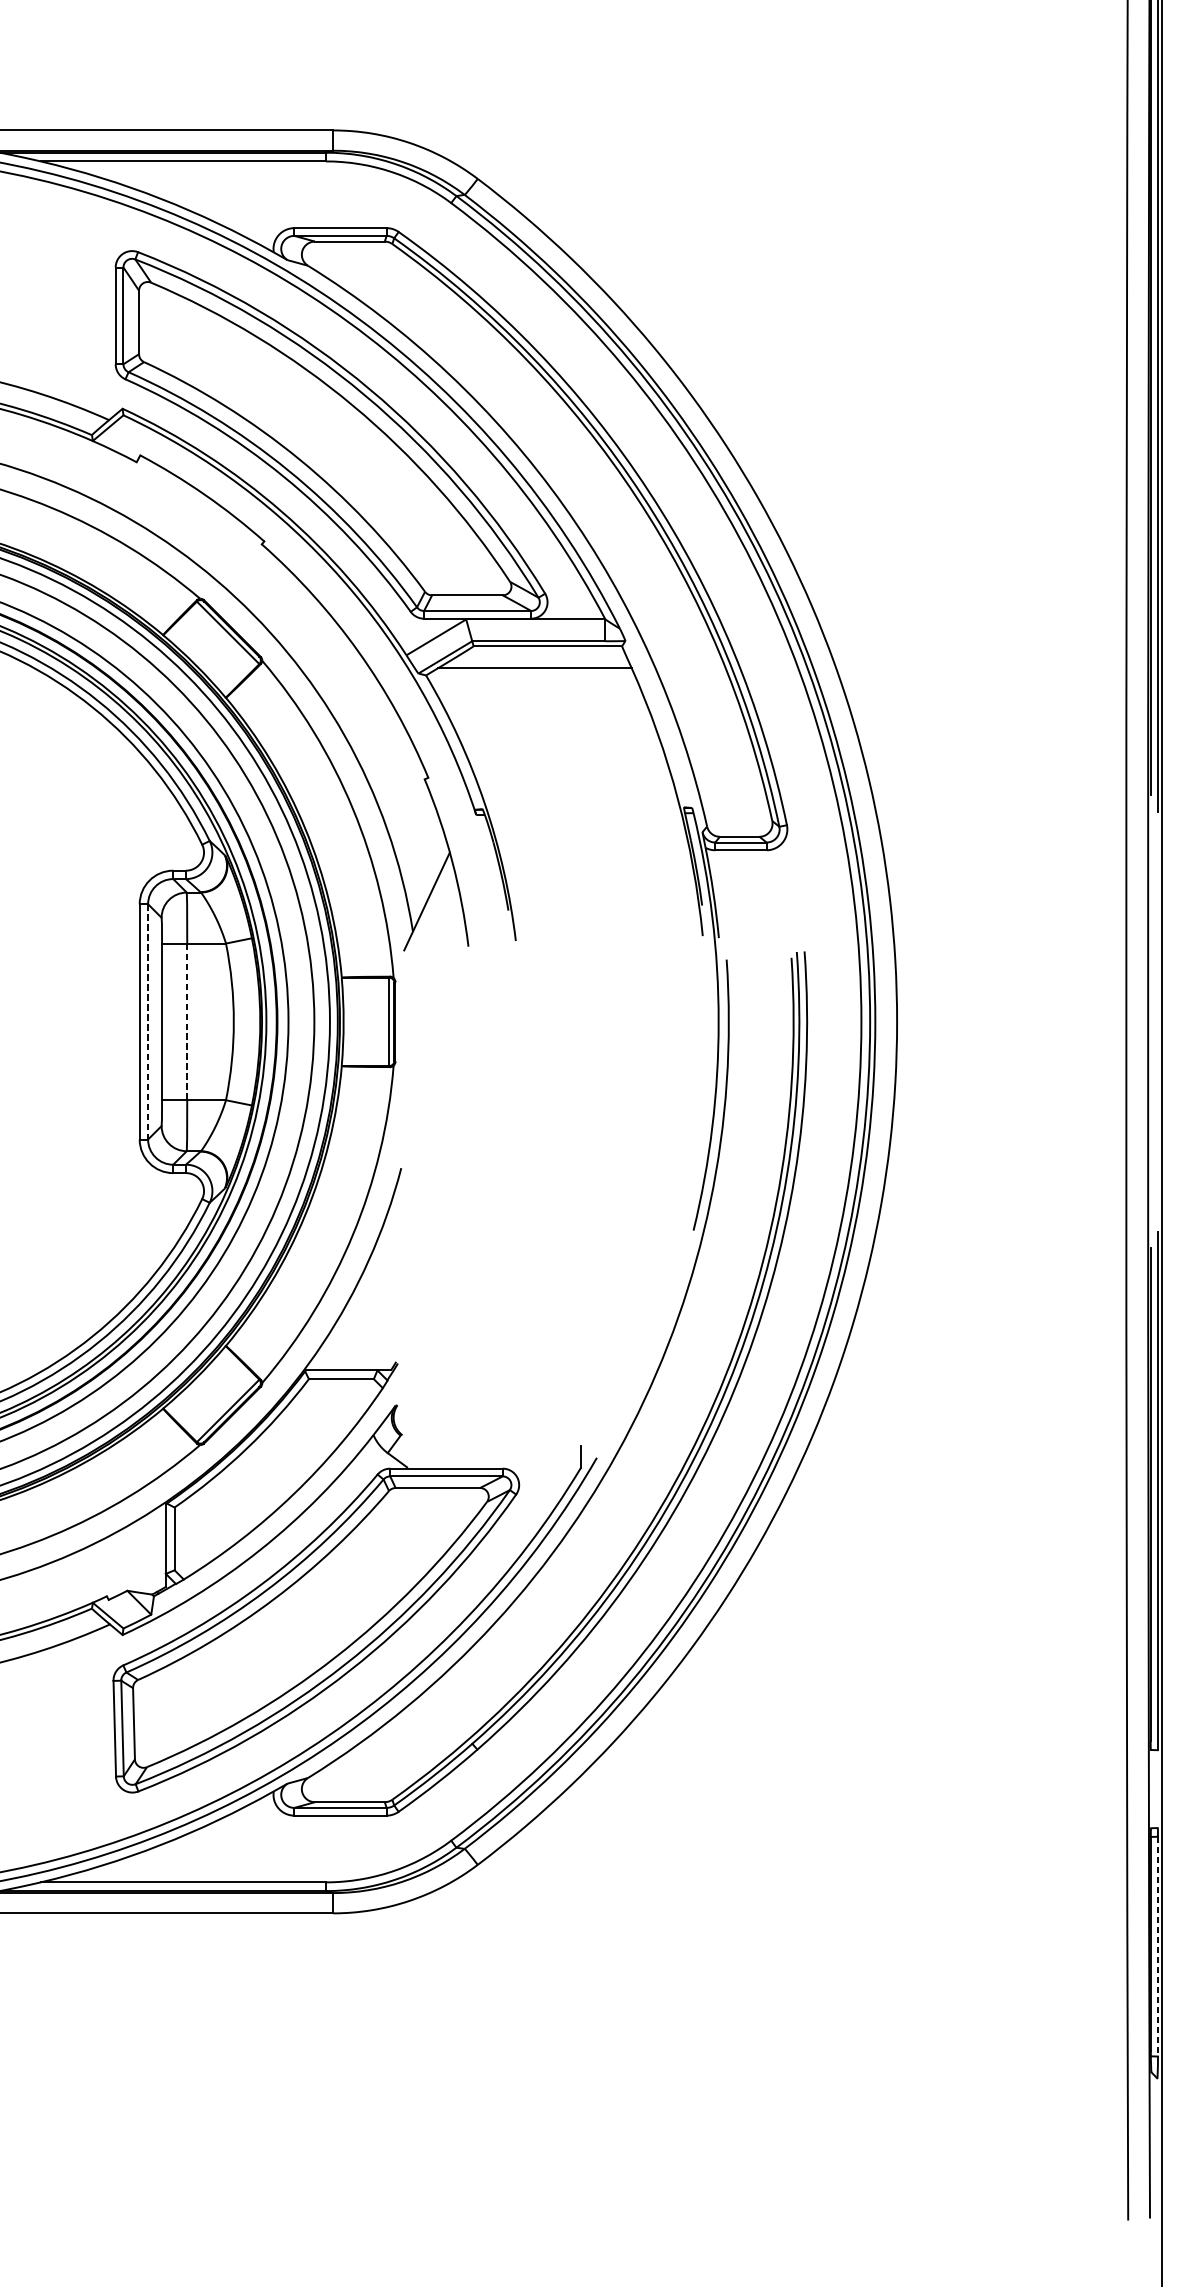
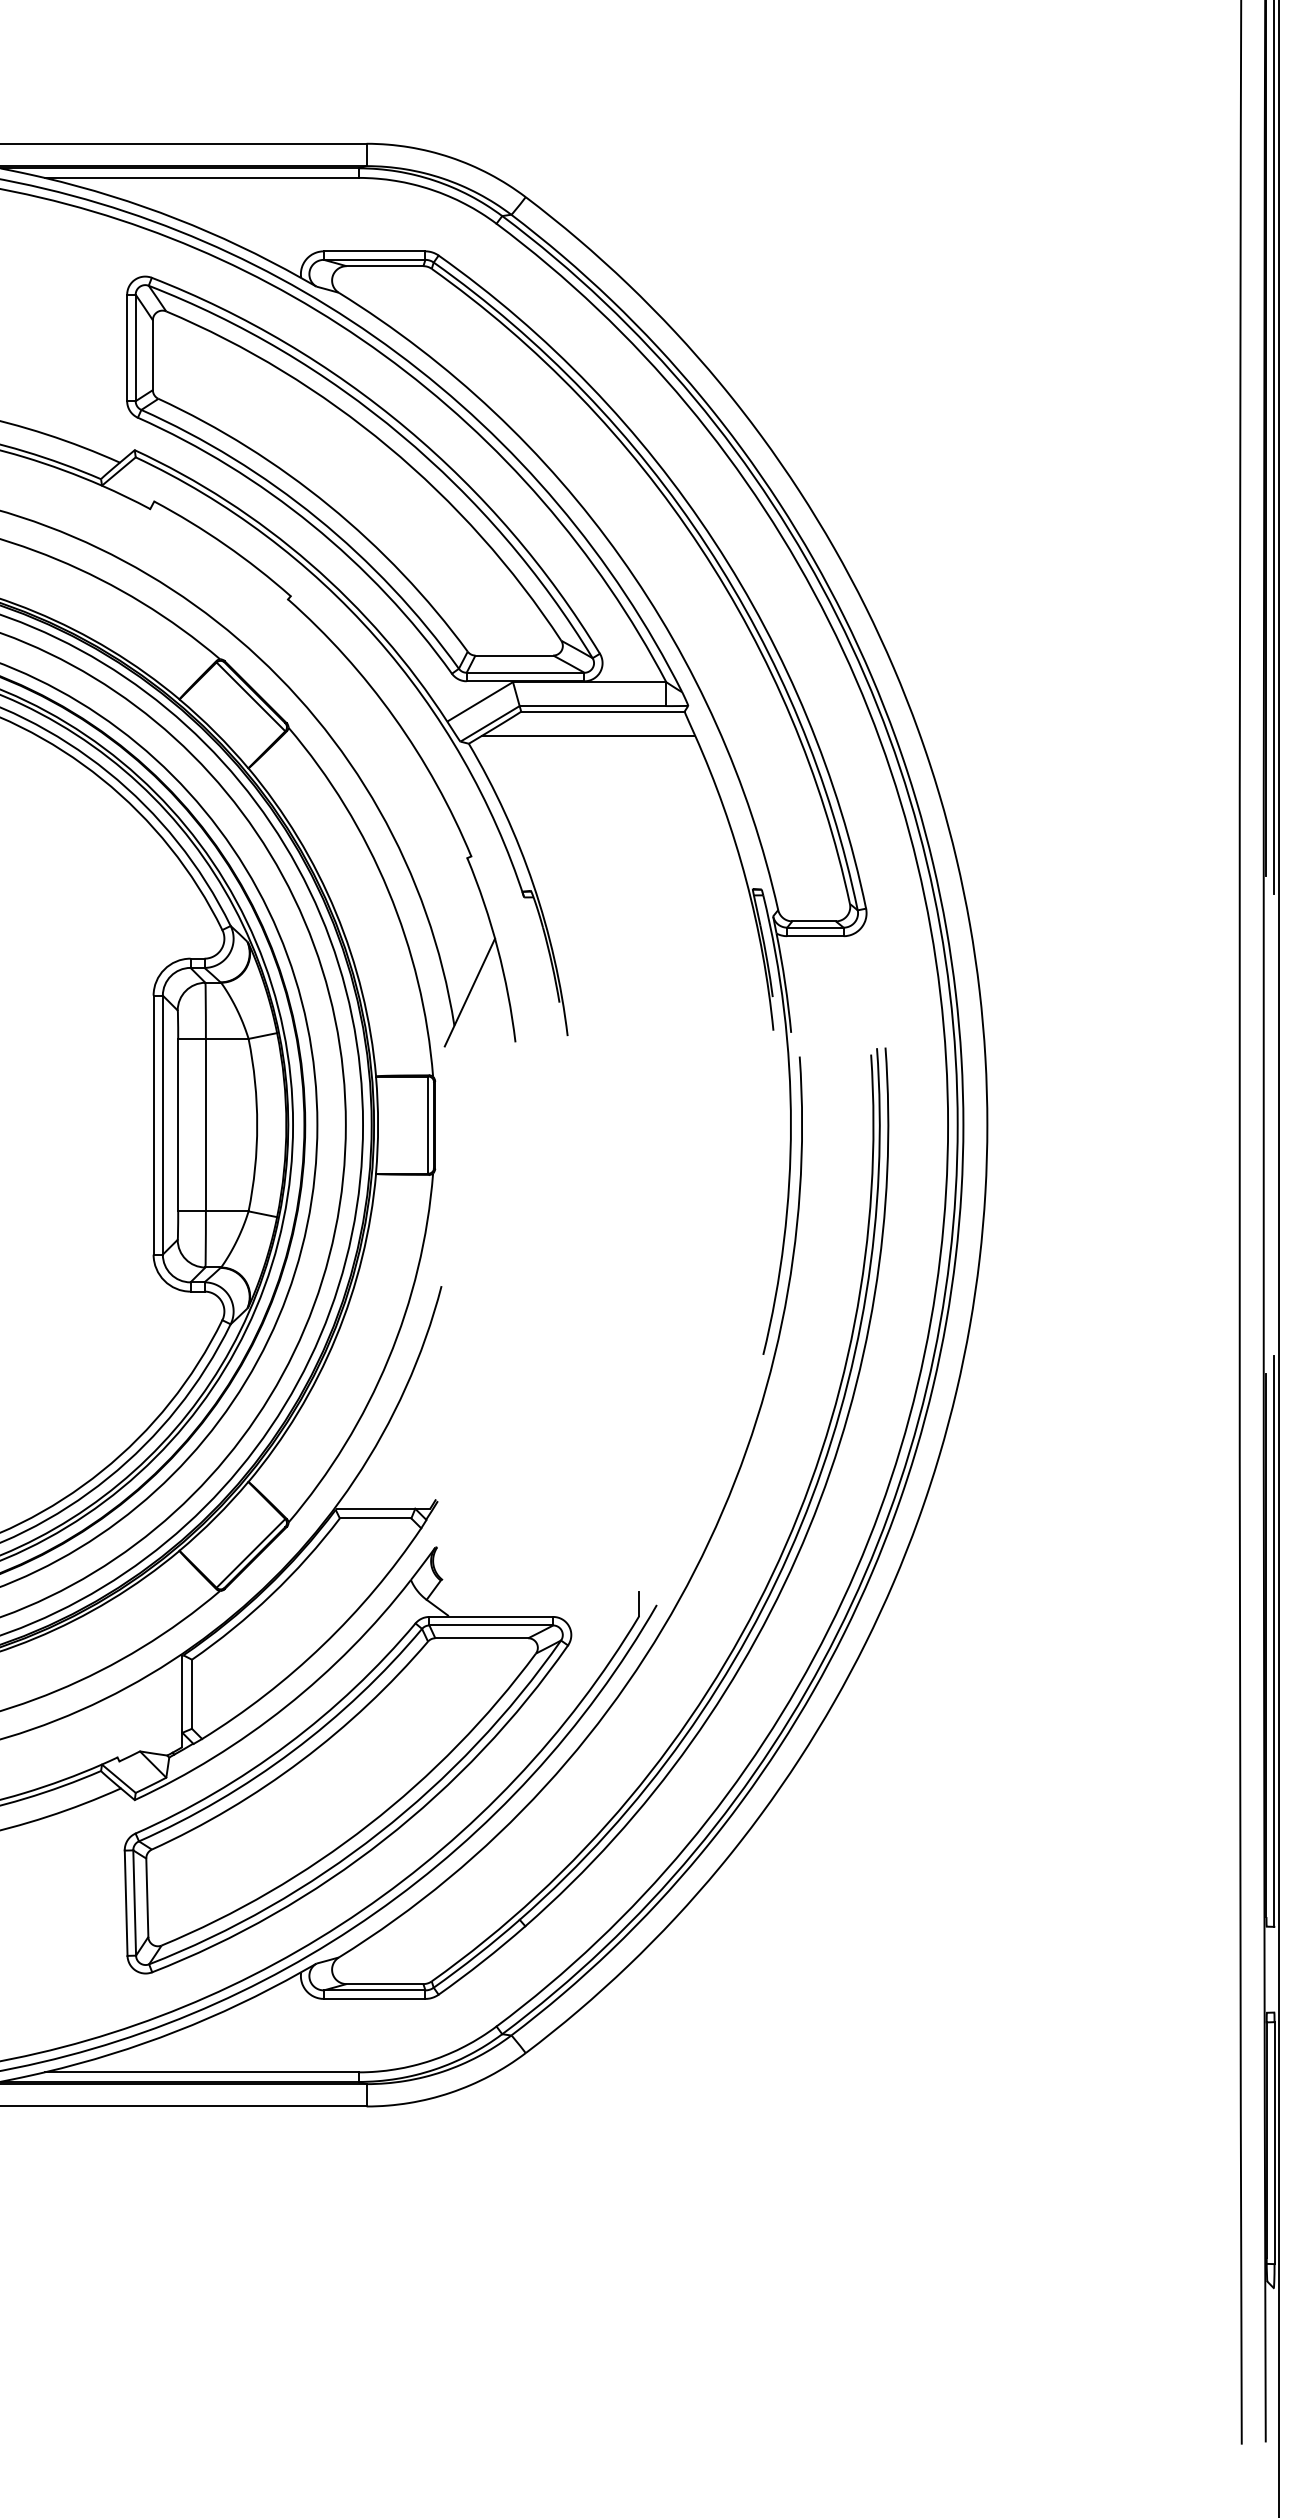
line: (147, 1022) -> (162, 1125), dashed -> solid
line: (186, 1022) -> (205, 1125), dashed -> solid
line: (1157, 1946) -> (1274, 2143), dashed -> solid

